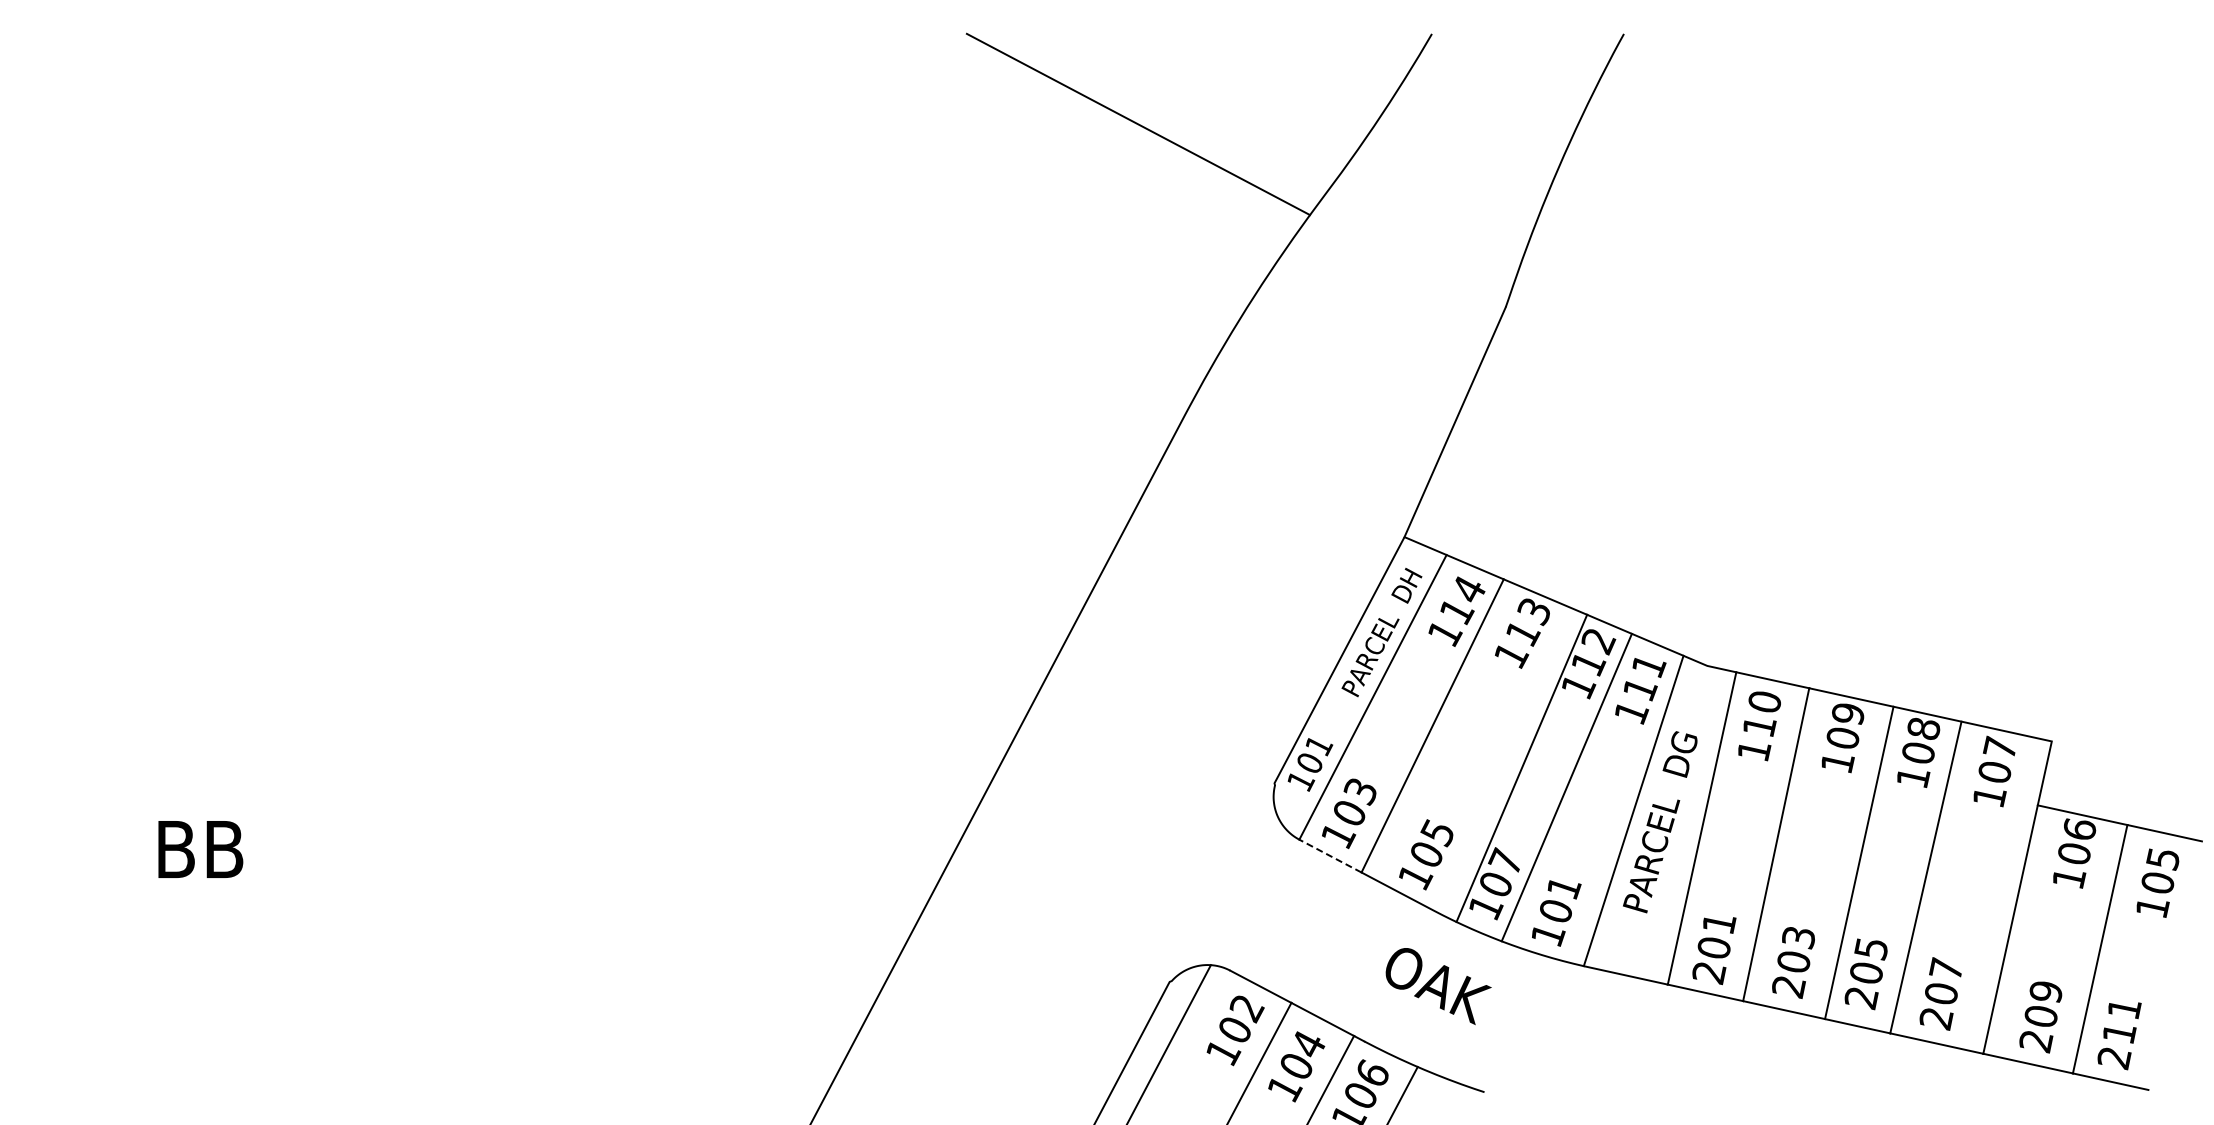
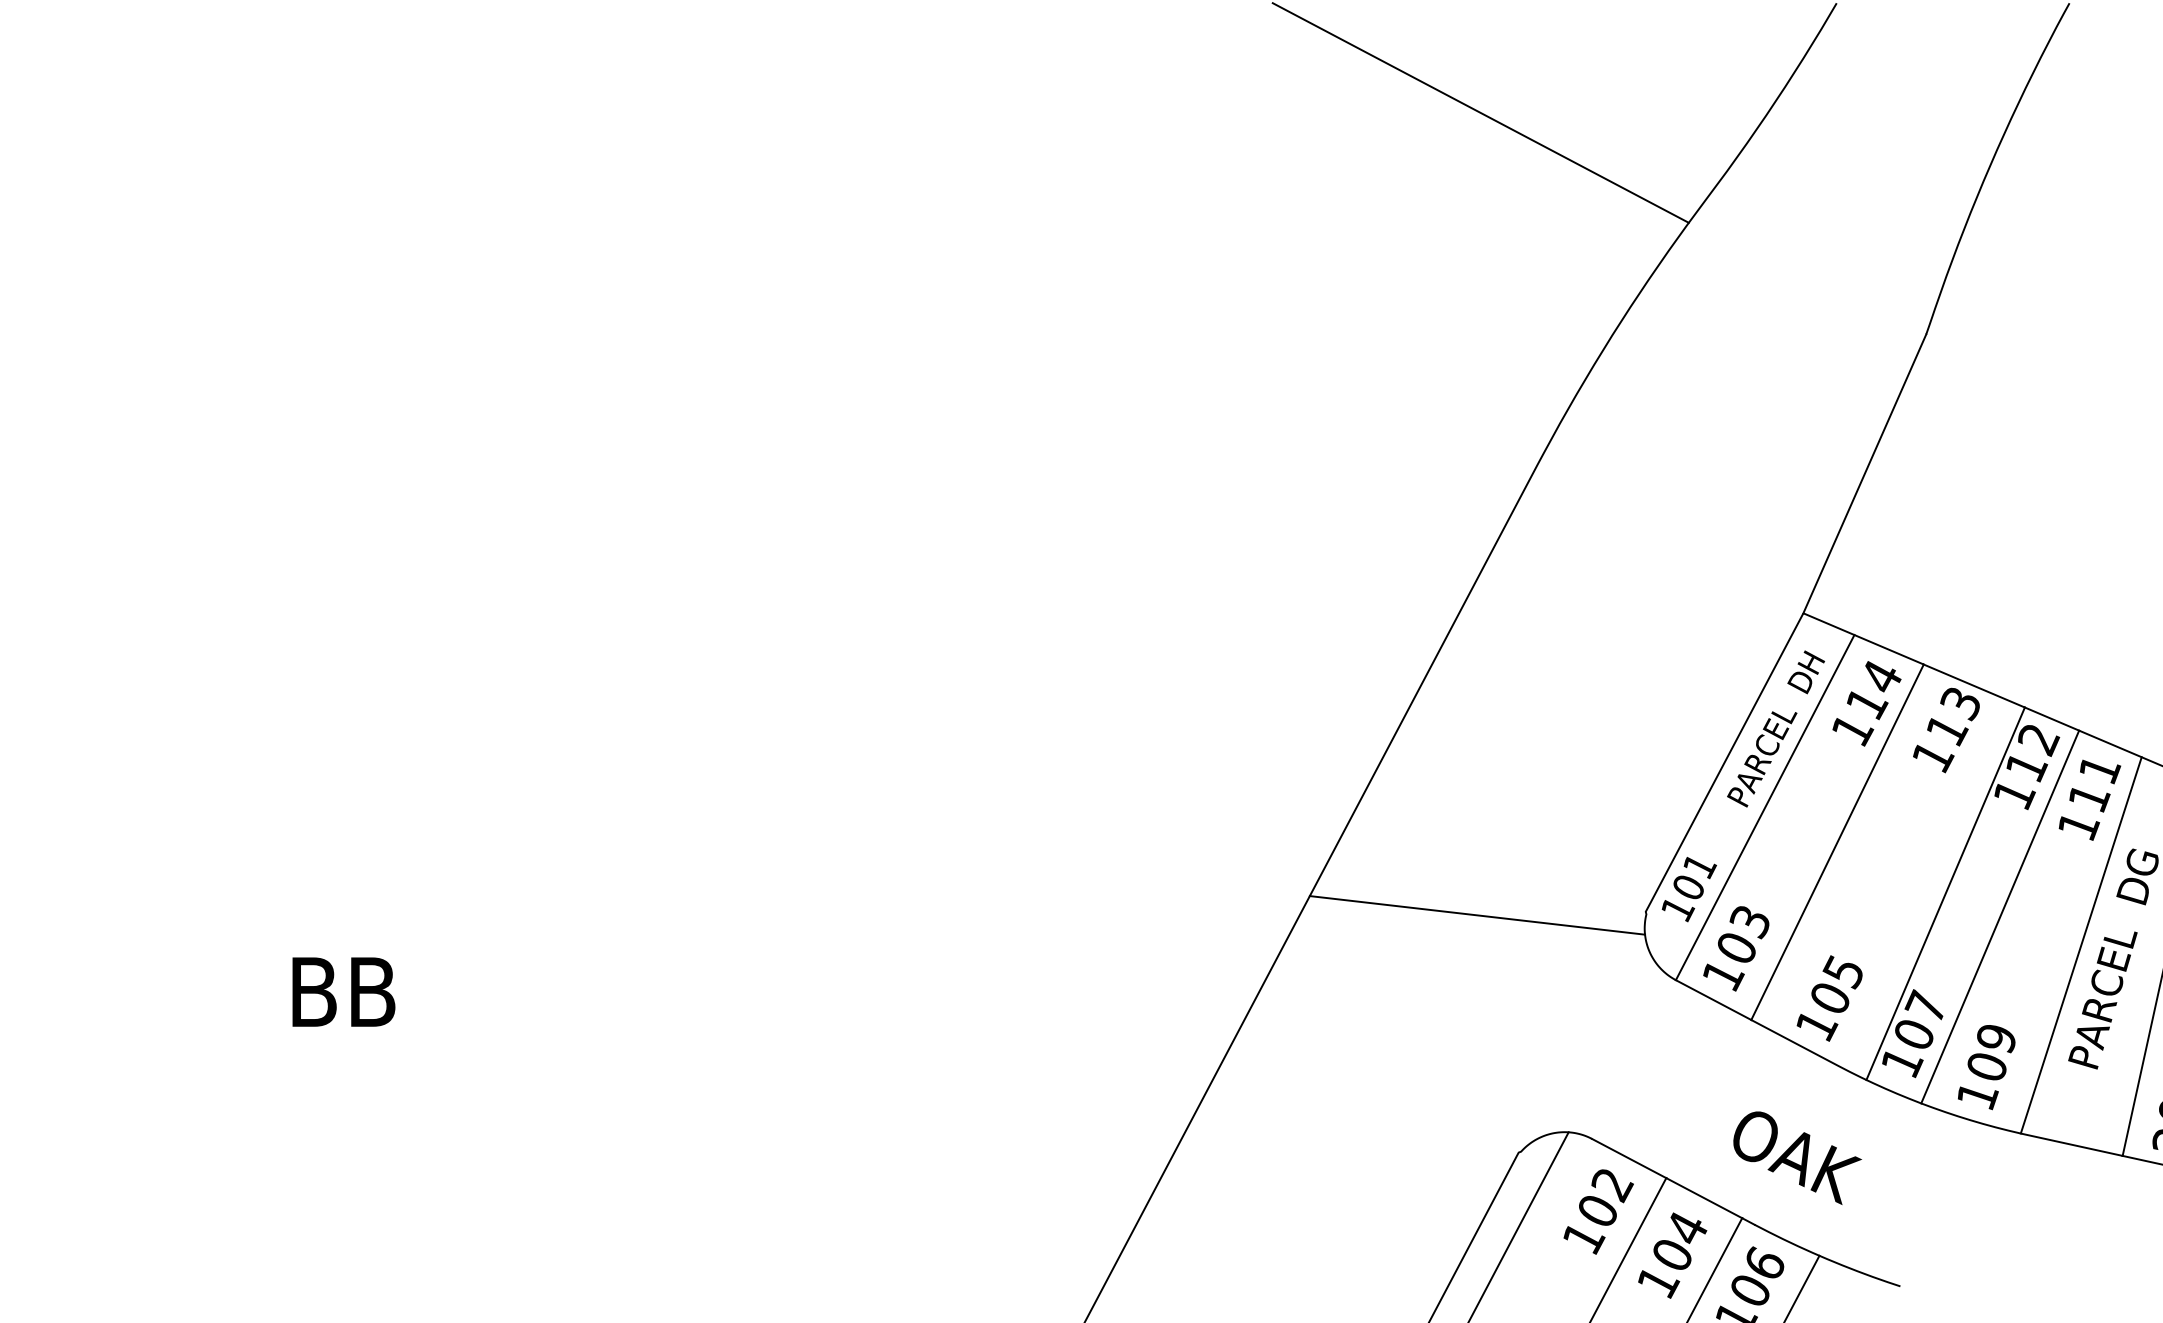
line: (1135, 786) -> (1477, 915), added
line: (1330, 855) -> (1713, 999), dashed -> solid
text: (1564, 887) -> (1997, 1038), 101 -> 109
text: (1438, 986) -> (1797, 1158), moved

